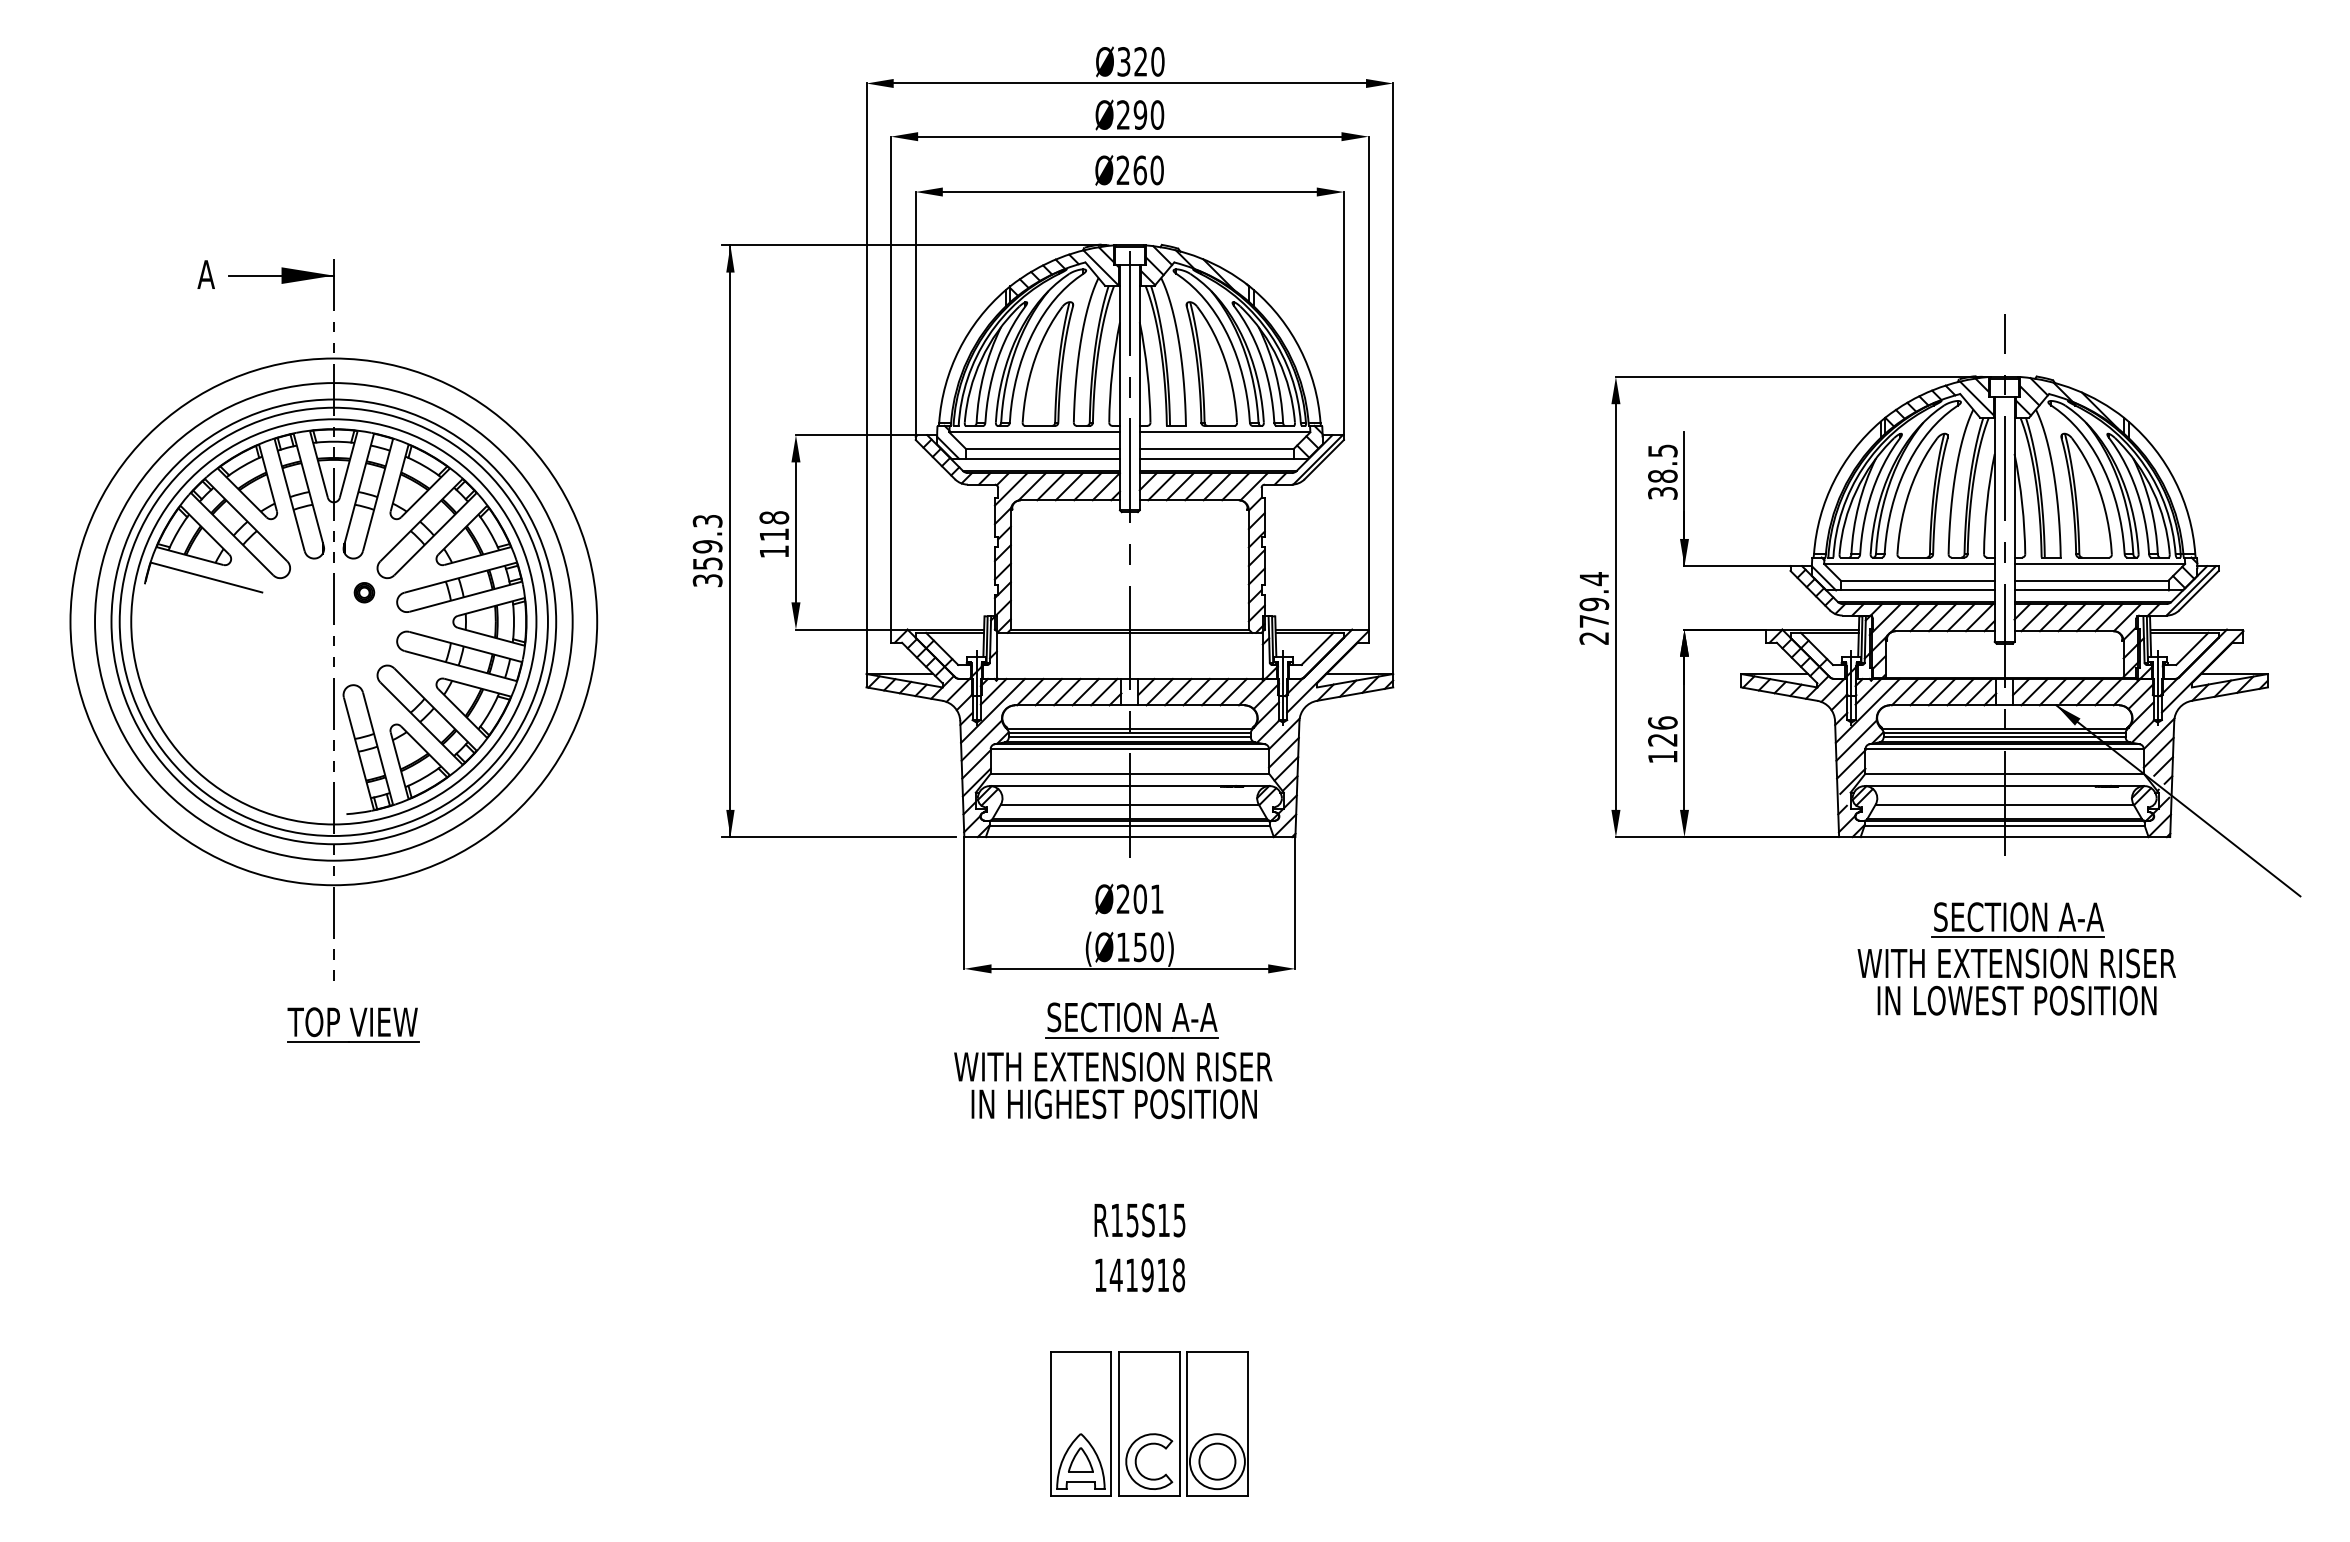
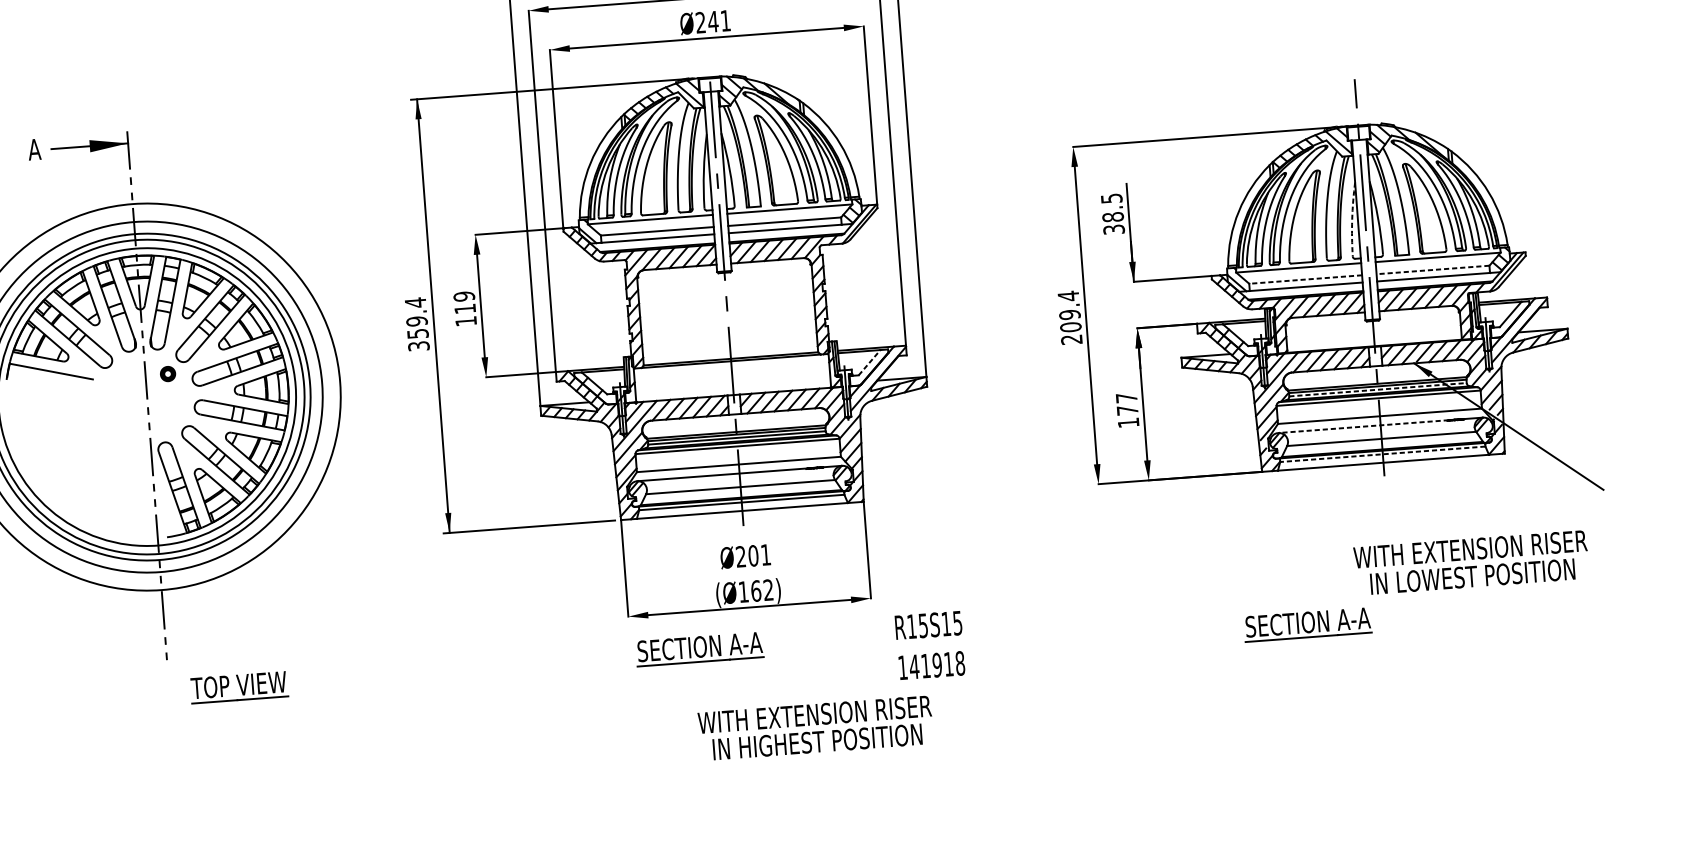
text: (1148, 170) -> (719, 21), Ø260 -> Ø241
arc: (1987, 503) -> (1352, 219), solid -> dashed
text: (774, 517) -> (464, 296), 118 -> 119
text: (707, 521) -> (415, 302), 359.3 -> 359.4
line: (1917, 580) -> (1305, 279), solid -> dashed
line: (2091, 580) -> (1432, 269), solid -> dashed
text: (1594, 621) -> (1071, 327), 279.4 -> 209.4
line: (1317, 648) -> (869, 362), solid -> dashed
text: (1662, 731) -> (1126, 404), 126 -> 177
line: (2005, 737) -> (1378, 389), solid -> dashed
line: (1980, 786) -> (1363, 426), solid -> dashed
line: (2004, 825) -> (1382, 454), solid -> dashed
part: (2017, 919) -> (1307, 624), moved
text: (1148, 947) -> (762, 590), (Ø150) -> (Ø162)
text: (2016, 981) -> (1471, 562), moved
part: (1131, 1020) -> (699, 649), moved
part: (353, 1024) -> (239, 686), moved
text: (1113, 1085) -> (815, 728), moved
text: (1139, 1247) -> (929, 645), moved

